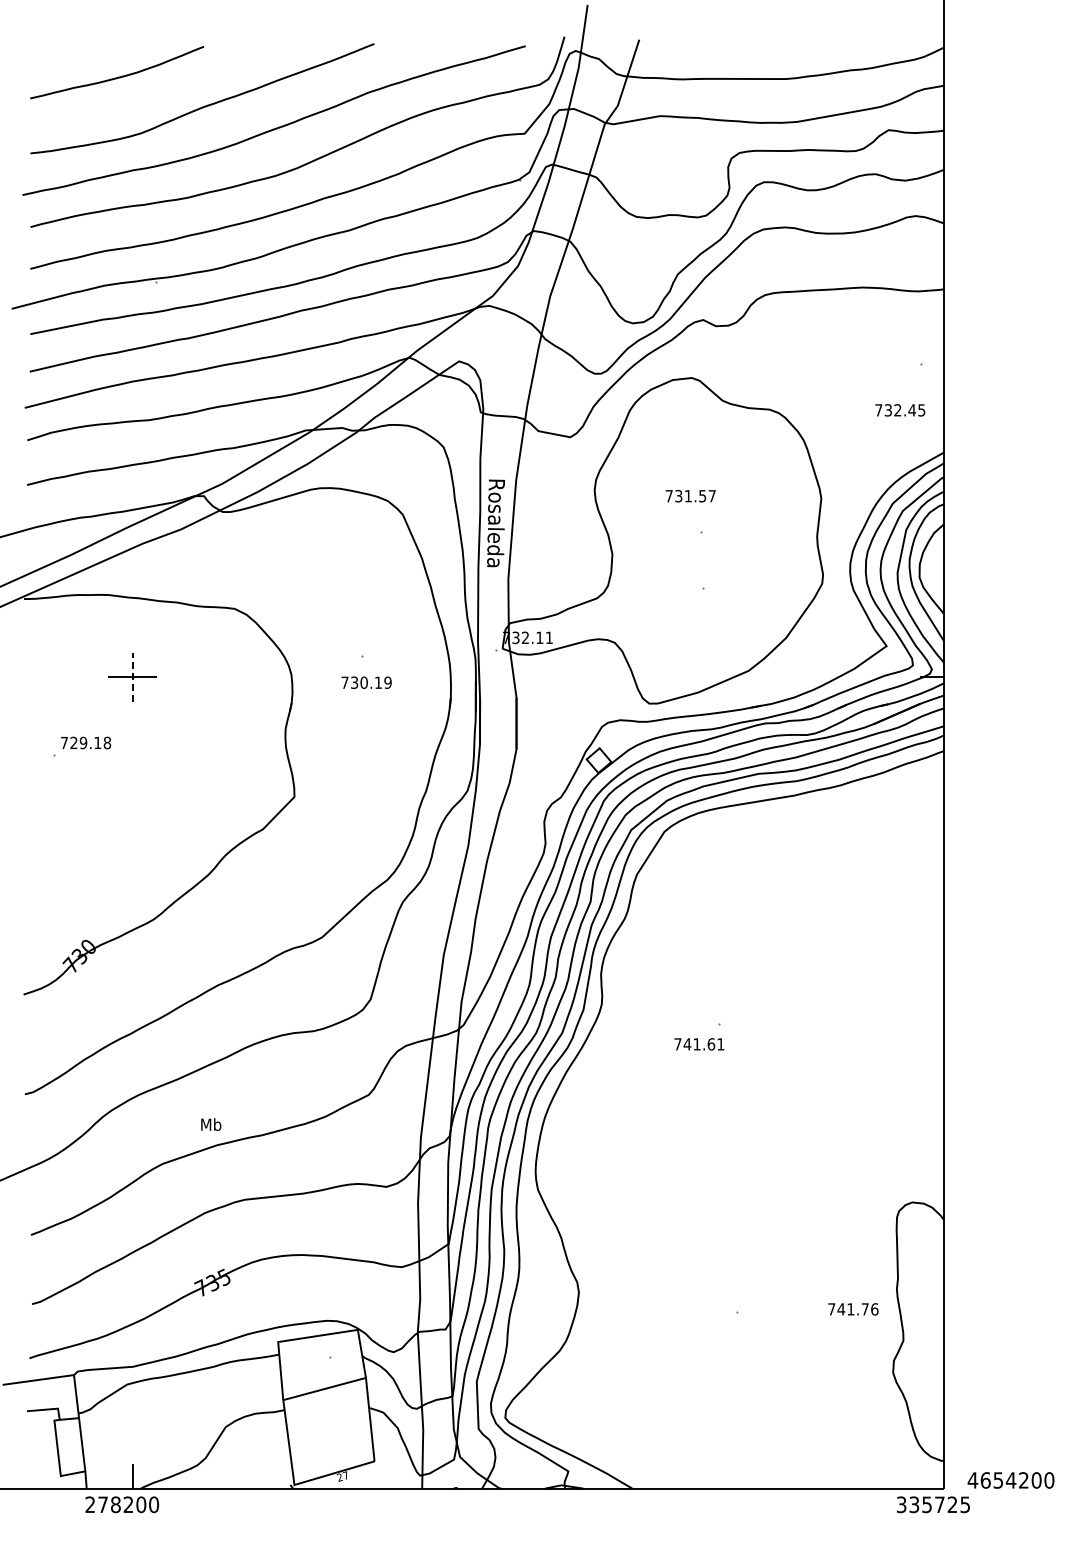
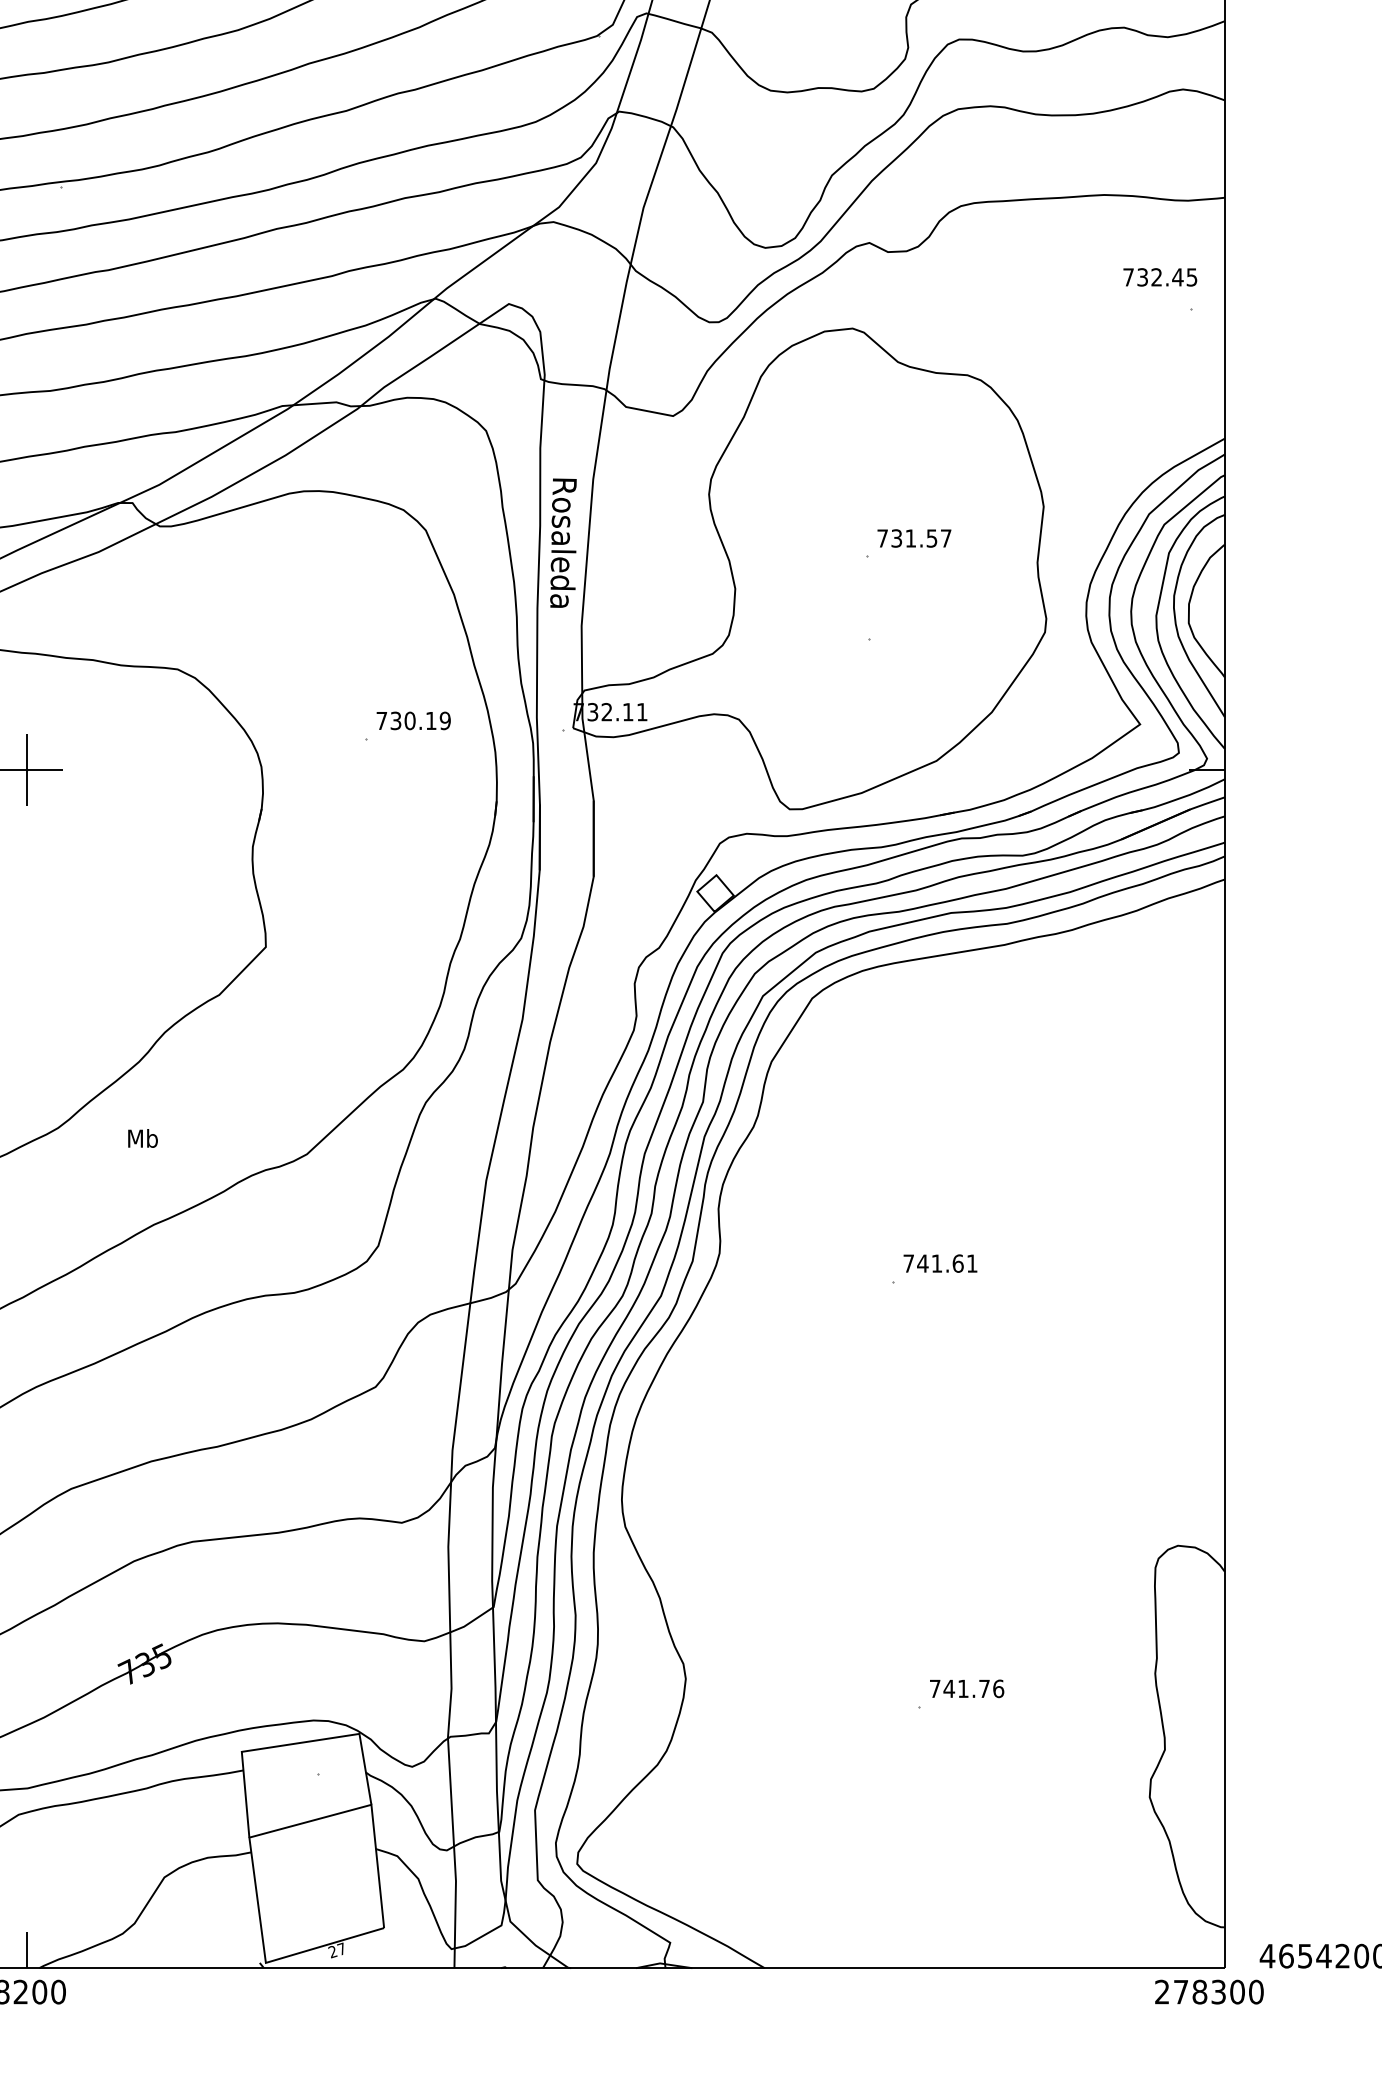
text: (900, 410) -> (1160, 277), moved
text: (690, 496) -> (914, 538), moved
line: (132, 676) -> (26, 769), dashed -> solid
text: (366, 682) -> (413, 720), moved
text: (699, 1044) -> (940, 1263), moved
text: (211, 1124) -> (143, 1138), moved
text: (853, 1309) -> (967, 1689), moved
text: (933, 1504) -> (1209, 1991), 335725 -> 278300

